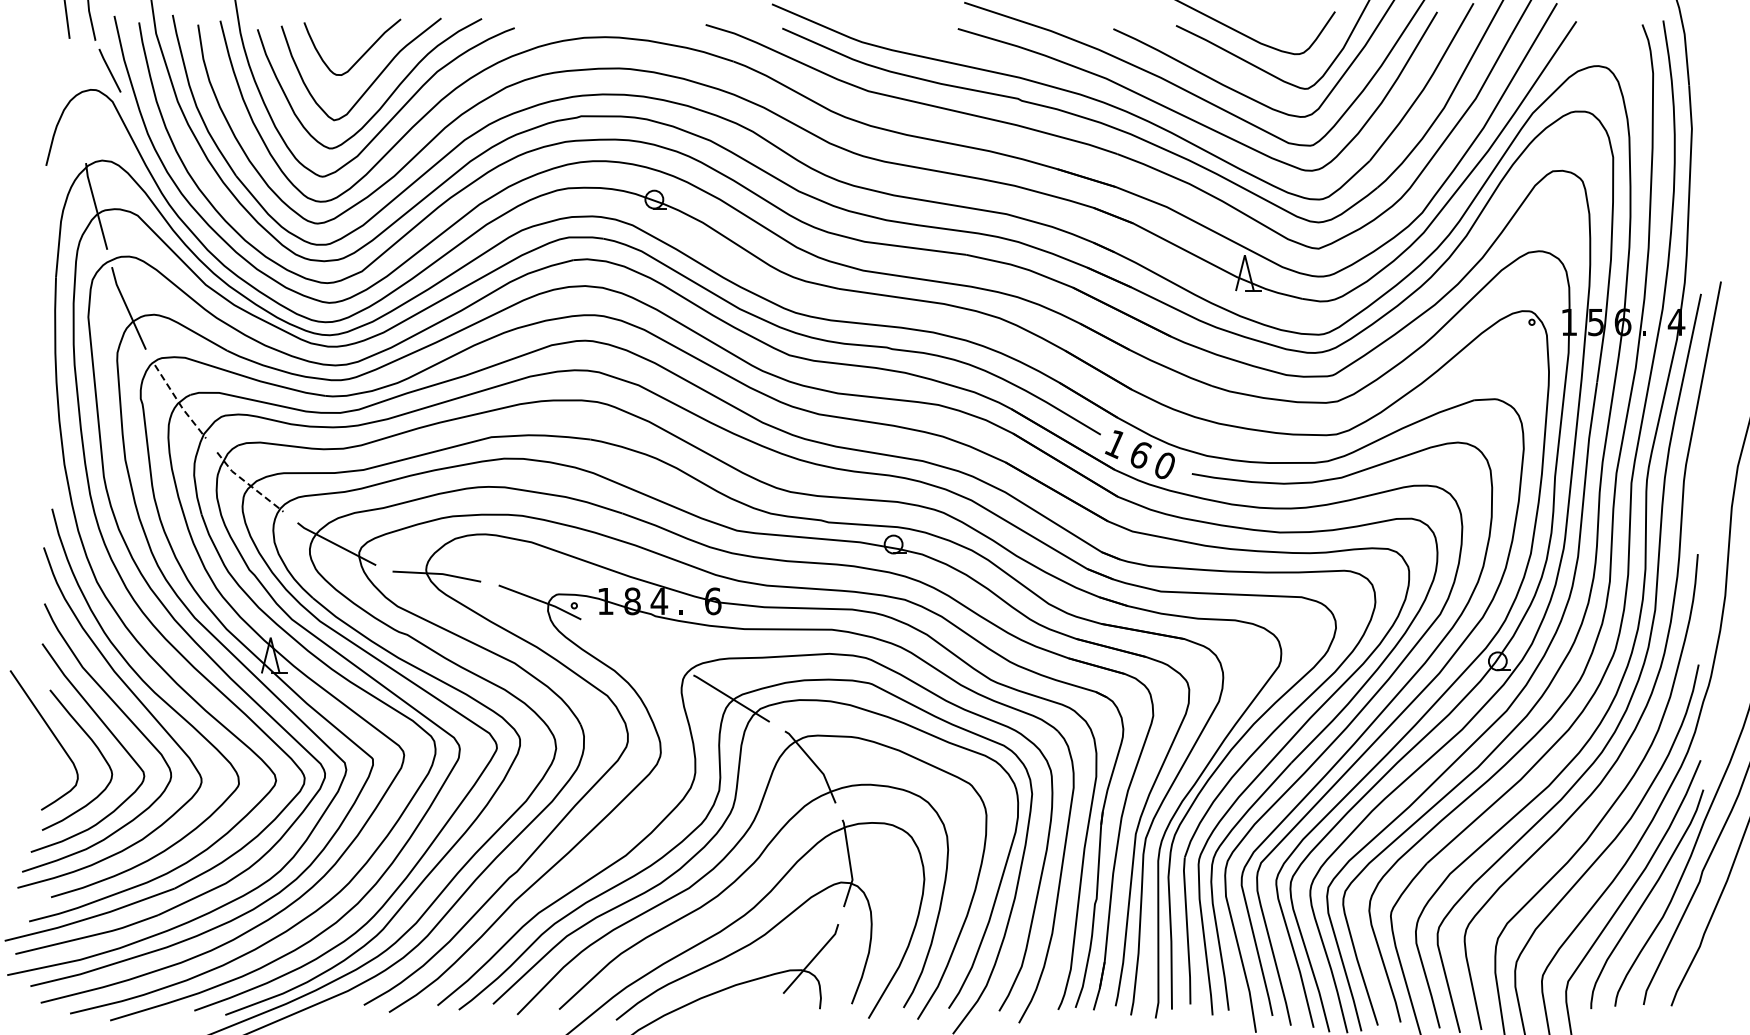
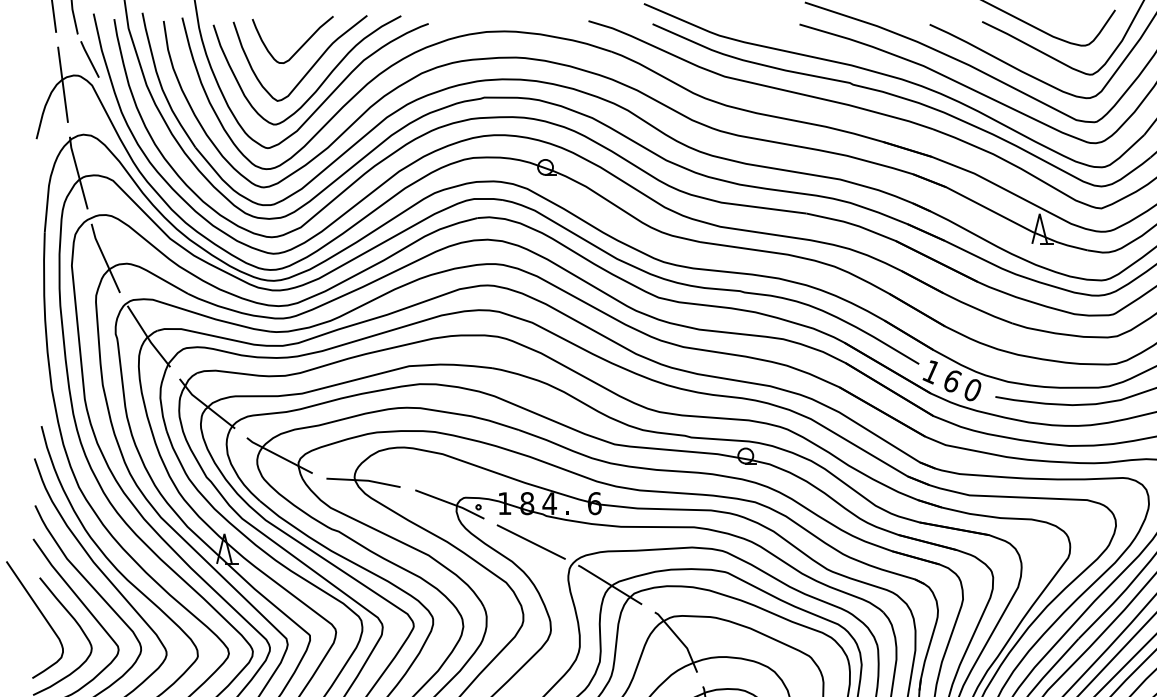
line: (77, 100) -> (62, 84), added
line: (179, 403) -> (148, 337), dashed -> solid
line: (248, 484) -> (205, 405), dashed -> solid
line: (637, 647) -> (531, 542), added

